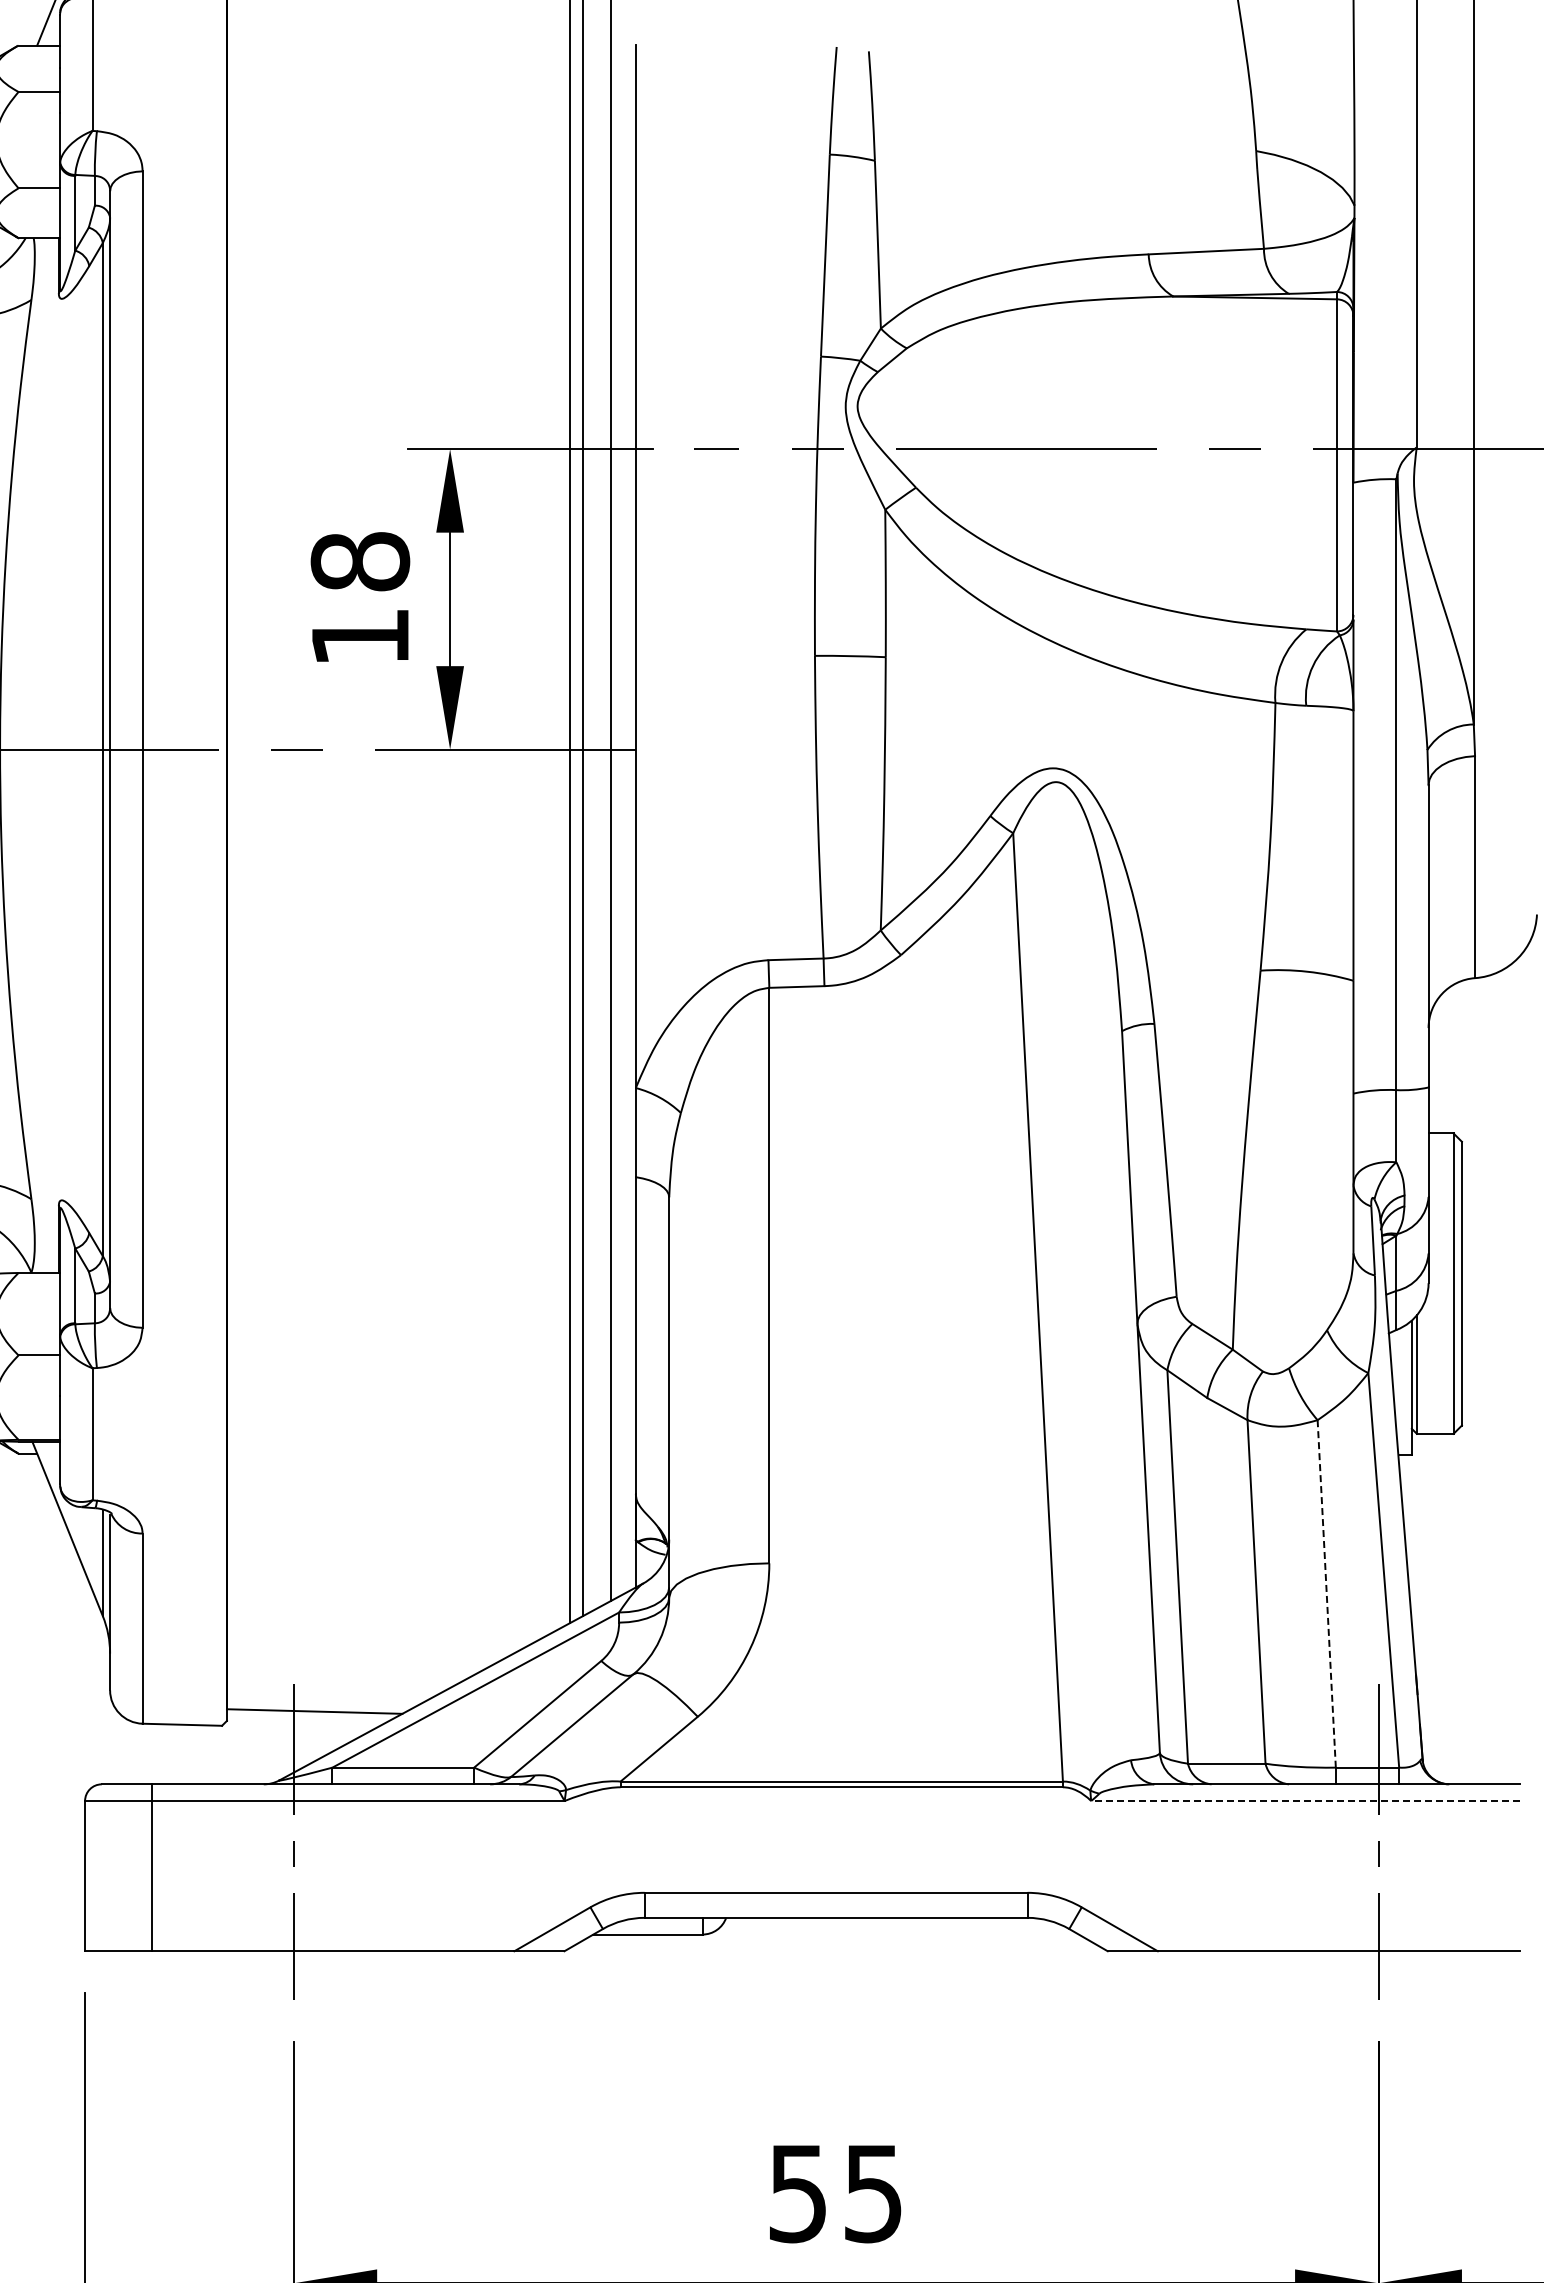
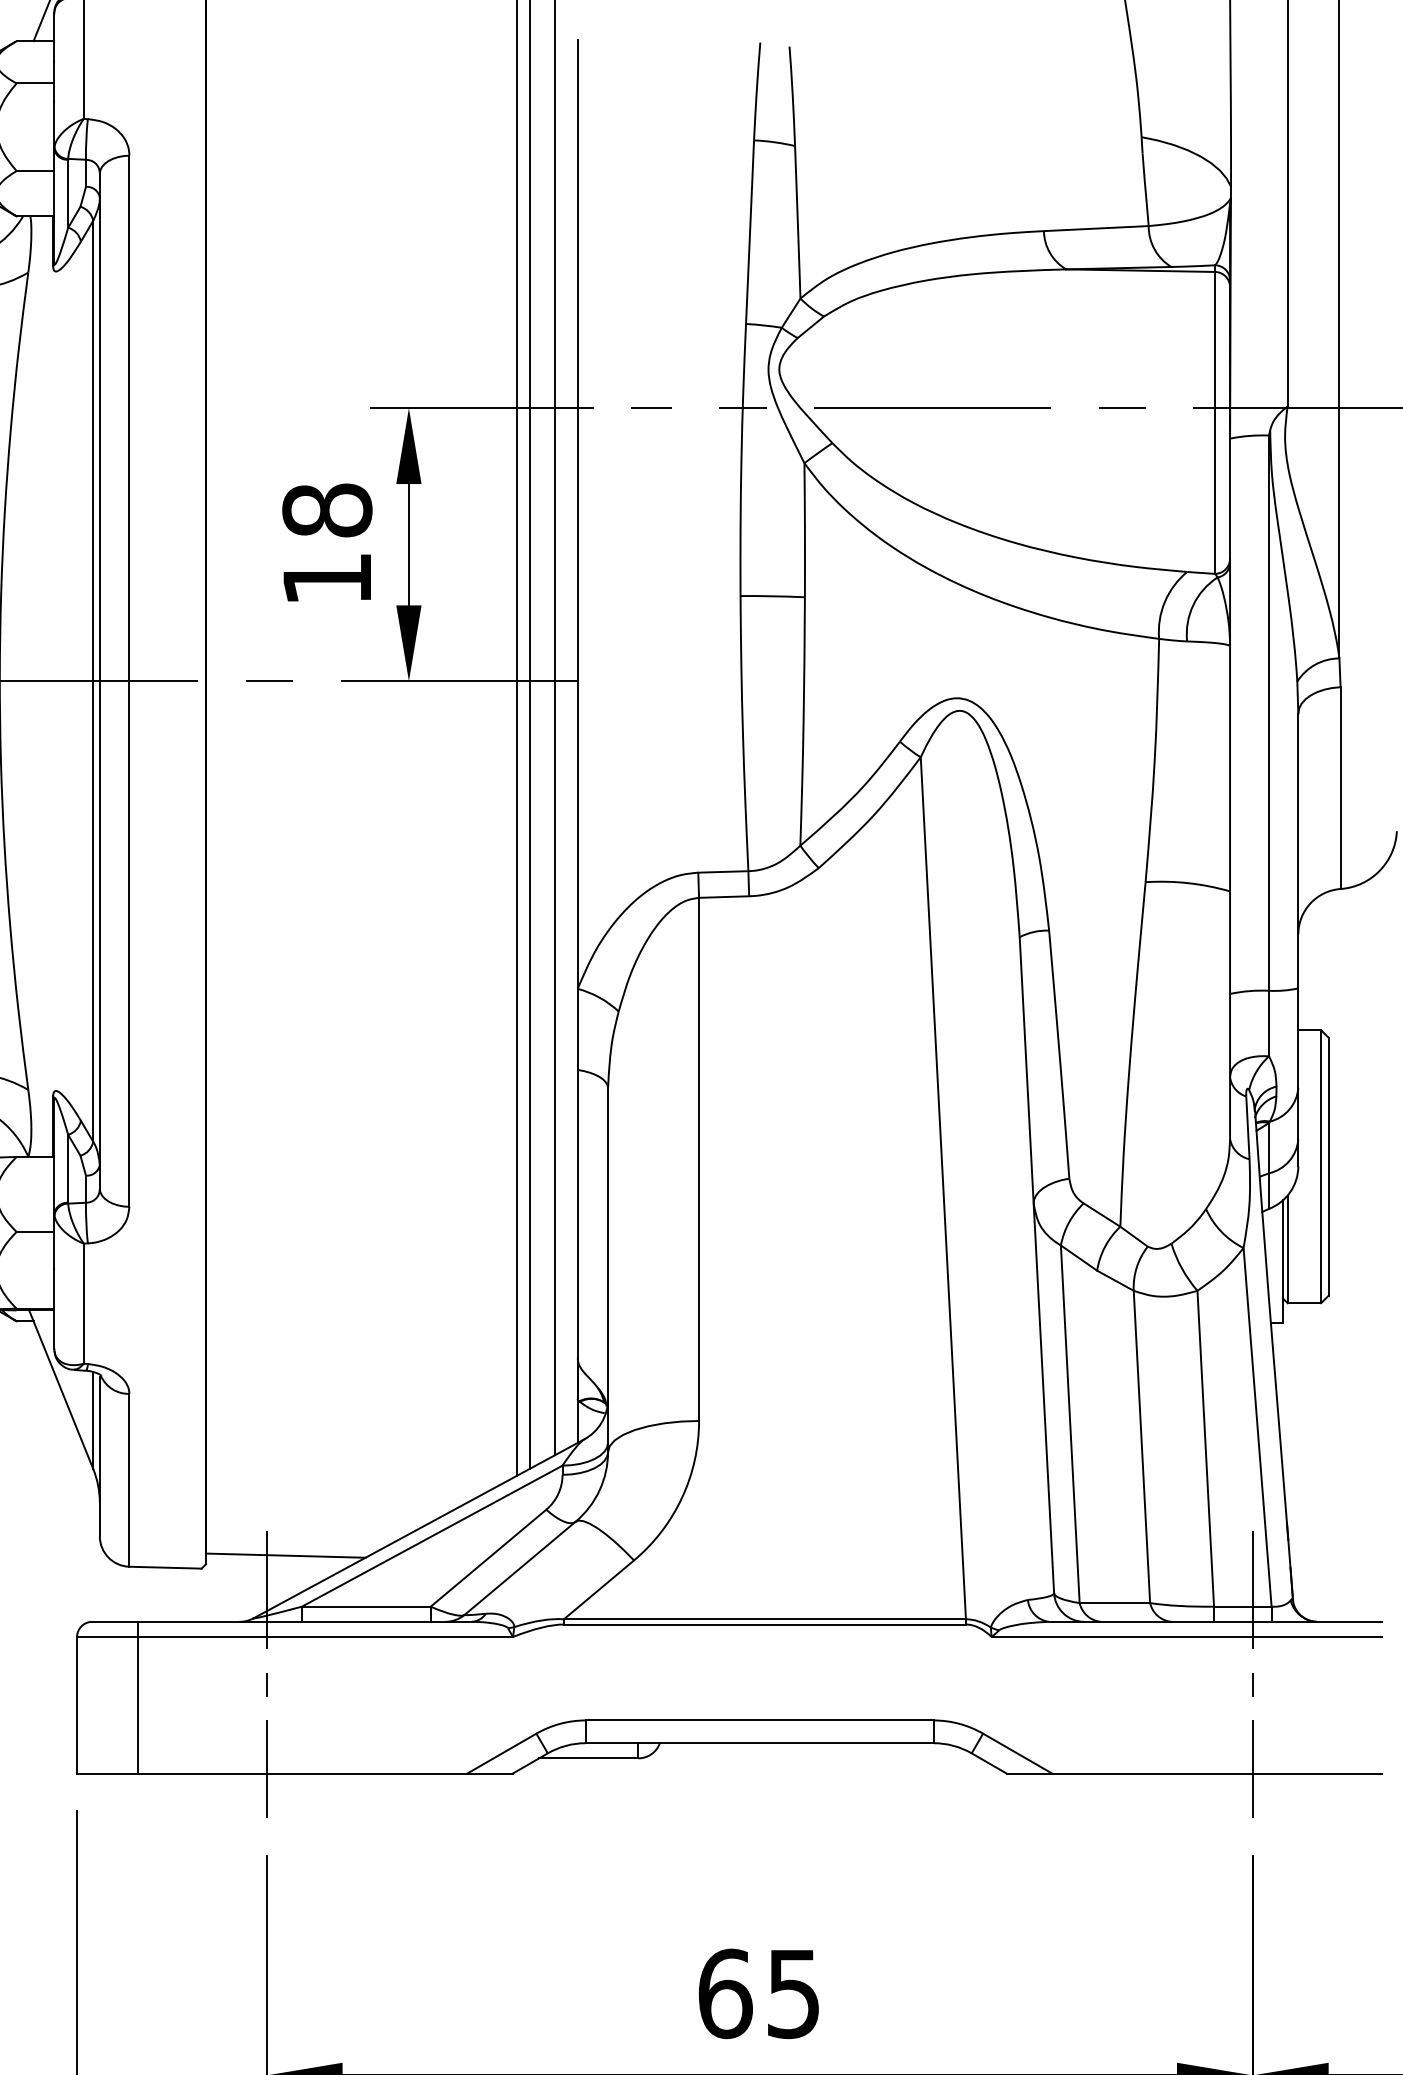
line: (1326, 1593) -> (1205, 1448), dashed -> solid
line: (1305, 1801) -> (1186, 1637), dashed -> solid
text: (798, 2193) -> (725, 1993), 55 -> 65

